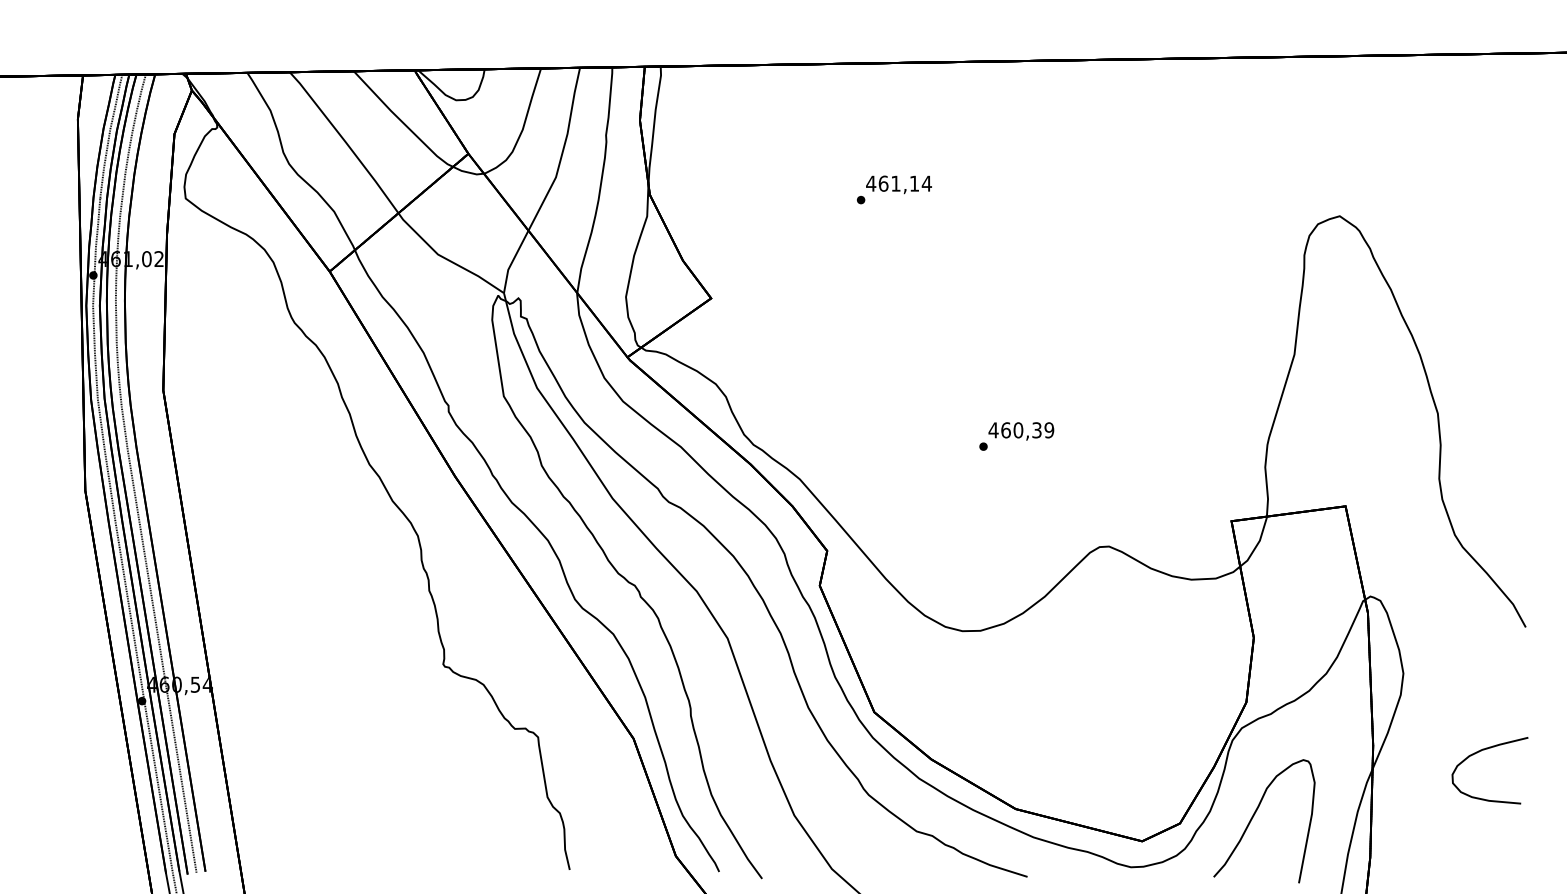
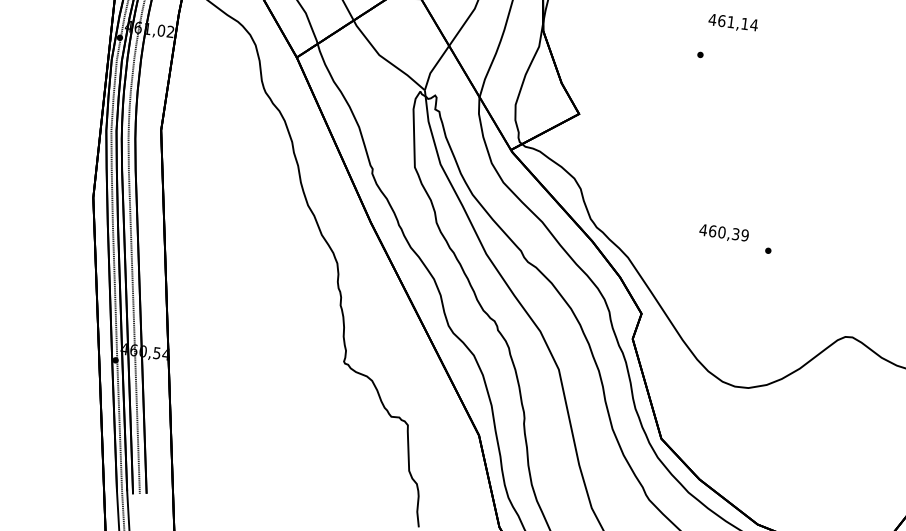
text: (898, 184) -> (732, 22), moved
text: (1021, 431) -> (724, 233), moved

